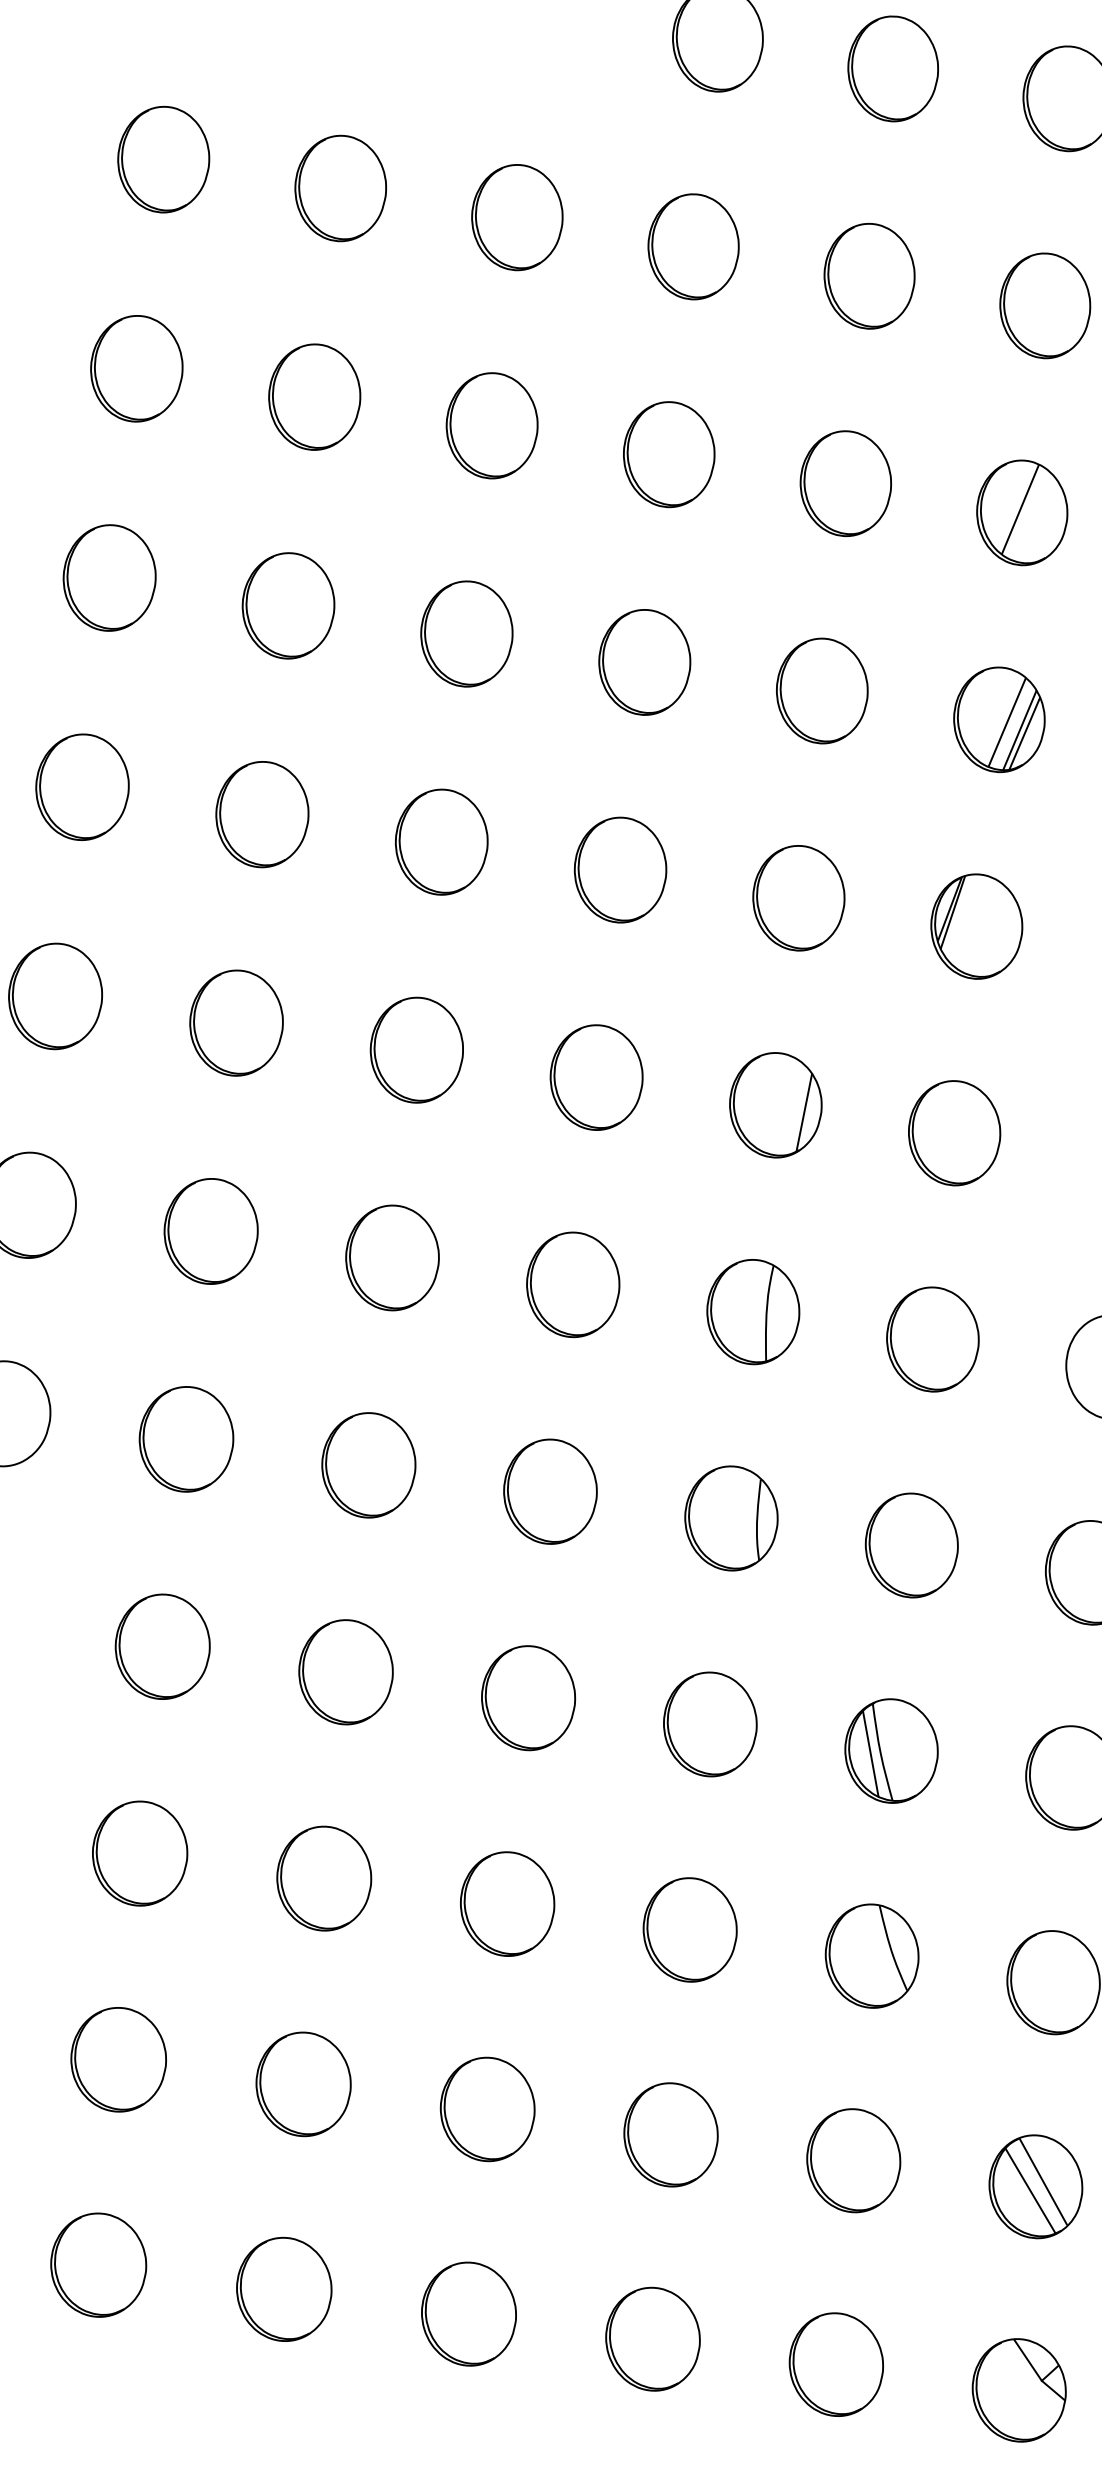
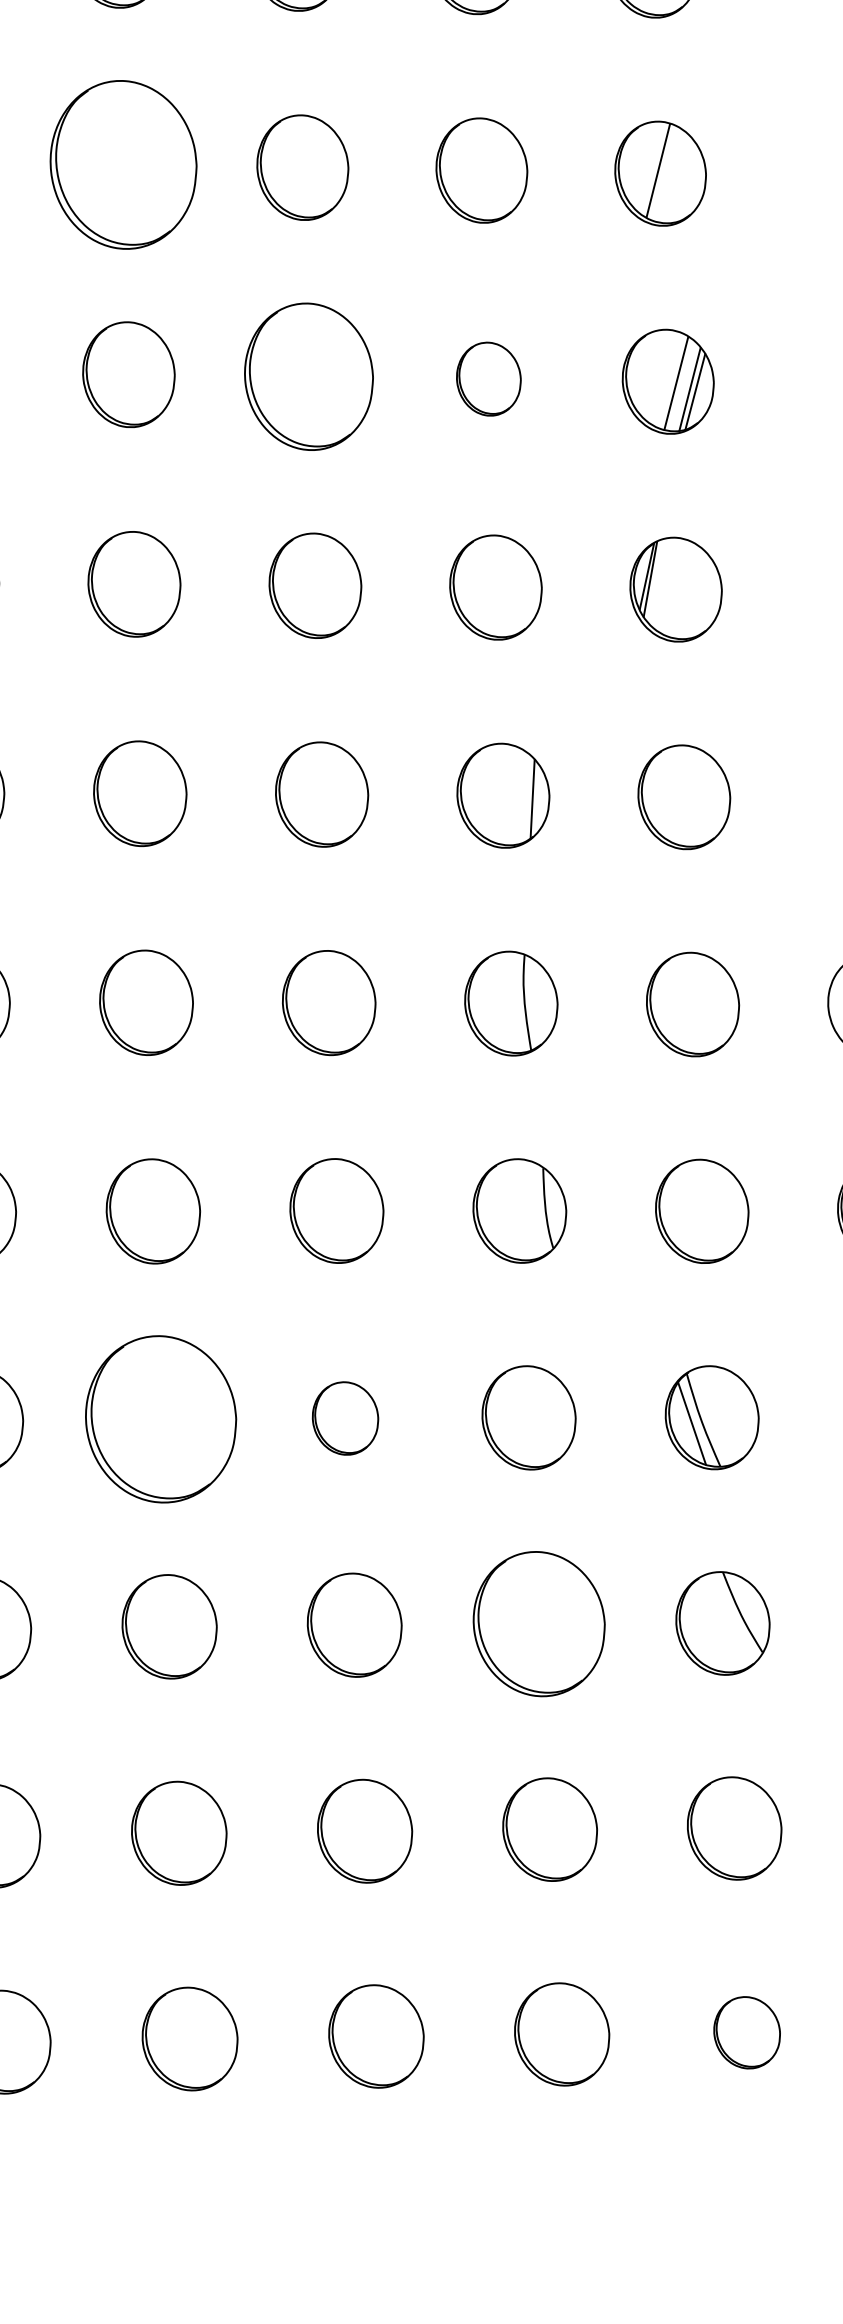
part: (491, 425) -> (122, 164), size x1.6
part: (644, 662) -> (308, 376), size x1.4
part: (822, 690) -> (488, 378), size x0.7
part: (345, 1672) -> (160, 1419), size x1.6
part: (528, 1698) -> (345, 1418), size x0.7
part: (689, 1929) -> (538, 1623), size x1.4
part: (835, 2364) -> (746, 2032), size x0.7

